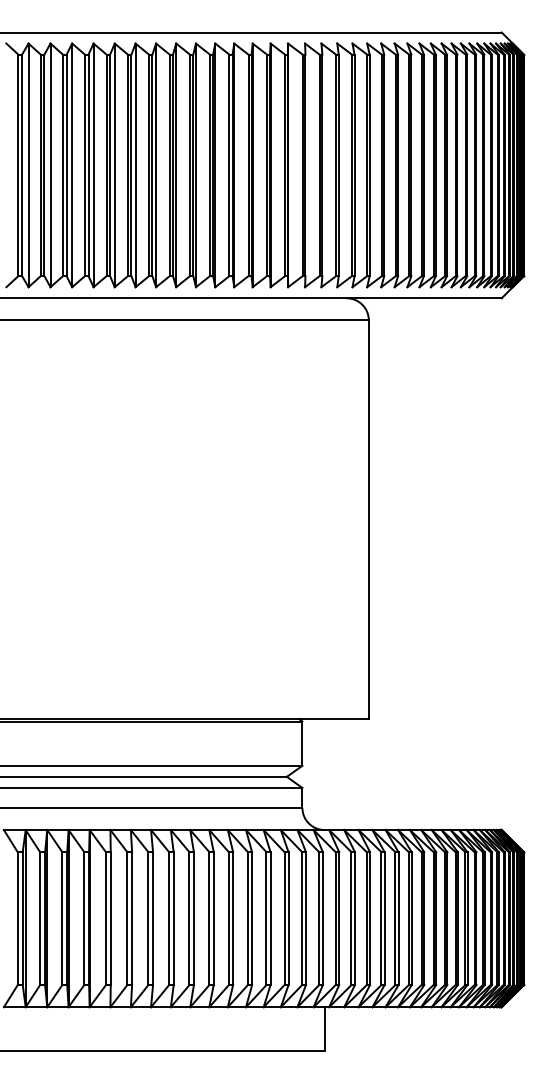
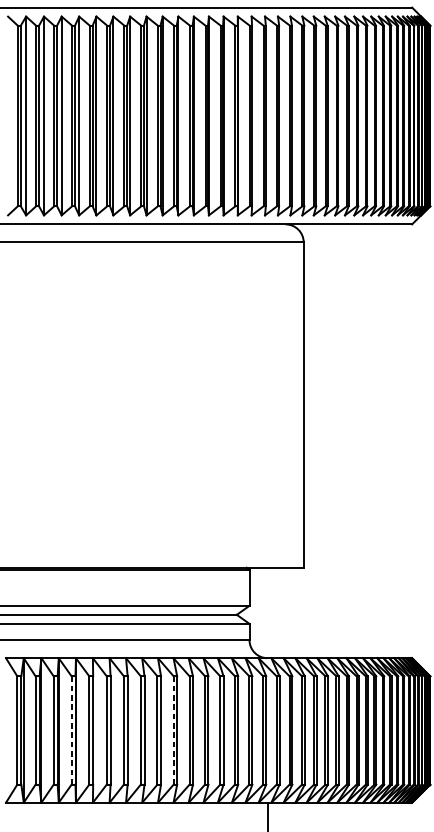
line: (84, 919) -> (71, 731), solid -> dashed
line: (209, 919) -> (173, 731), solid -> dashed

